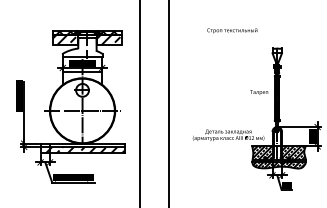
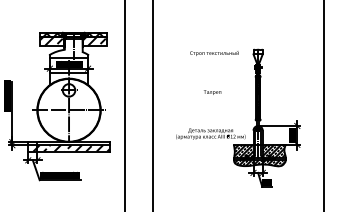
text: (232, 30) -> (214, 53), moved
text: (259, 92) -> (212, 92), moved

